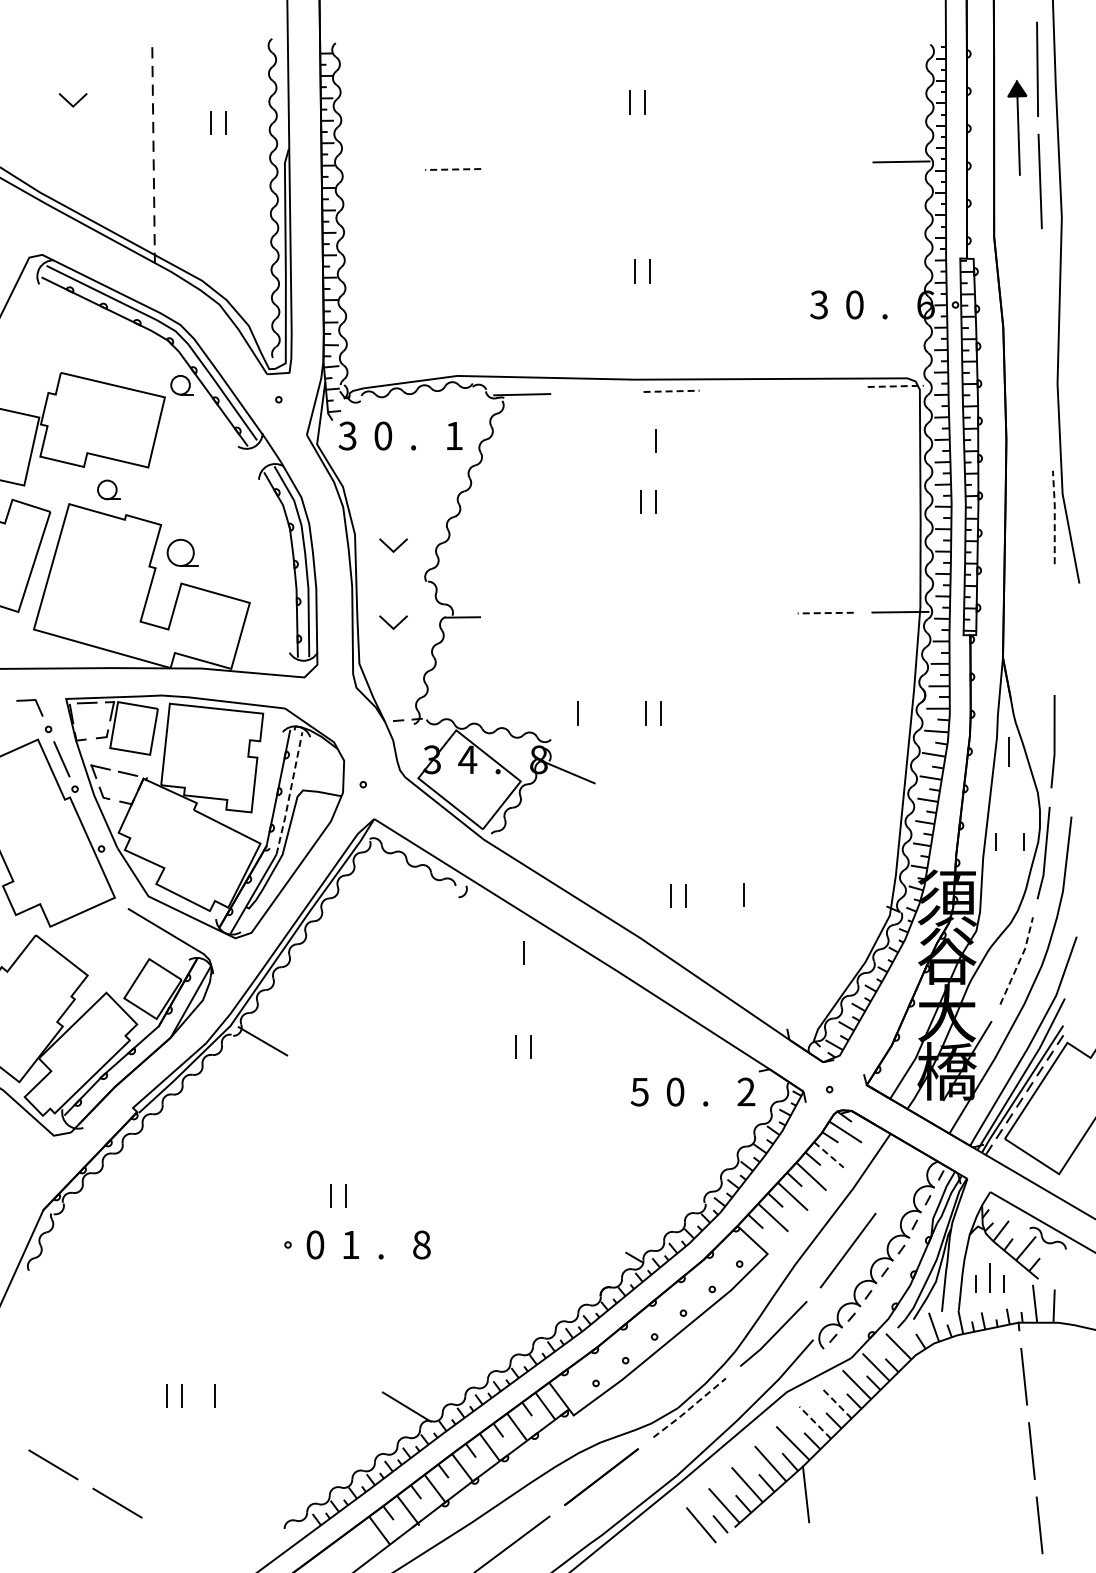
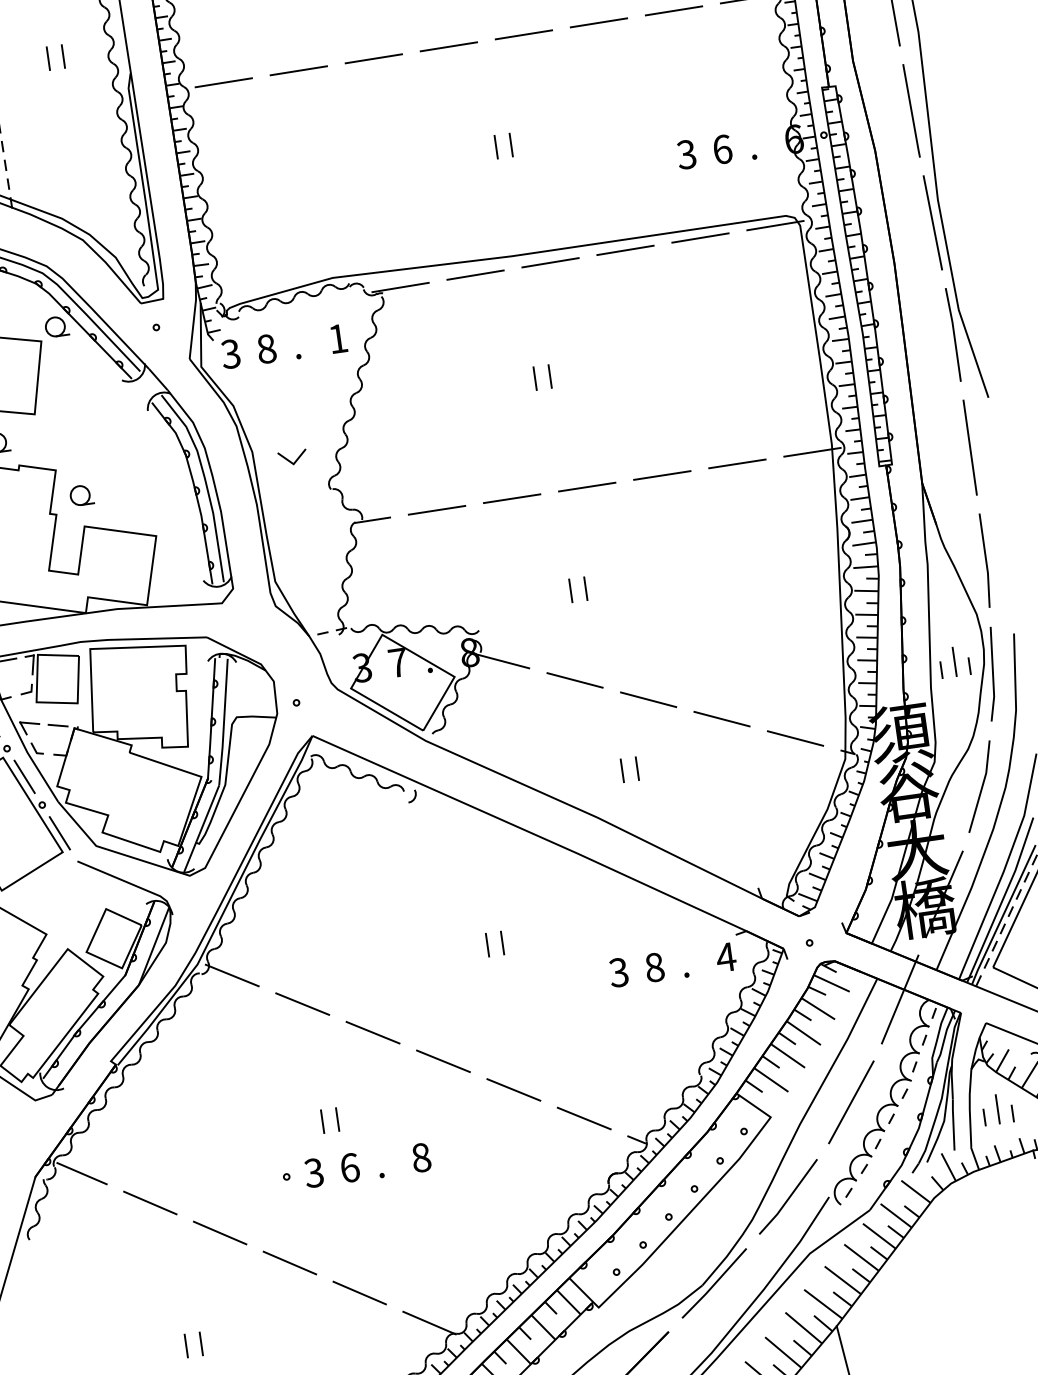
line: (826, 162) -> (673, 10), added
line: (752, 163) -> (599, 21), added
line: (677, 165) -> (524, 34), added
line: (602, 166) -> (448, 46), added
line: (527, 167) -> (373, 58), added
line: (452, 169) -> (298, 70), dashed -> solid
line: (378, 170) -> (223, 82), added
line: (1043, 293) -> (910, 110), added
text: (854, 304) -> (722, 149), 0 -> 6
line: (896, 386) -> (776, 225), dashed -> solid
line: (821, 387) -> (700, 237), added
line: (746, 389) -> (625, 250), added
line: (672, 391) -> (551, 262), dashed -> solid
line: (596, 392) -> (475, 274), added
line: (1048, 405) -> (931, 223), added
text: (383, 436) -> (266, 349), 0 -> 8
line: (655, 440) -> (541, 314), removed
line: (1054, 516) -> (953, 333), dashed -> solid
part: (182, 552) -> (81, 495), size x0.71
line: (750, 613) -> (661, 475), added
line: (825, 613) -> (737, 464), dashed -> solid
line: (676, 614) -> (587, 486), added
line: (601, 615) -> (512, 498), added
line: (526, 616) -> (436, 510), added
line: (390, 624) -> (300, 537), removed
line: (1054, 629) -> (970, 447), added
line: (577, 713) -> (501, 600), removed
line: (1008, 751) -> (954, 661), moved
text: (467, 759) -> (397, 662), 4 -> 7
line: (290, 793) -> (224, 722), dashed -> solid
line: (637, 801) -> (574, 680), added
line: (87, 819) -> (23, 777), added
line: (706, 830) -> (648, 699), added
line: (775, 859) -> (722, 719), added
line: (114, 878) -> (59, 832), added
line: (844, 888) -> (795, 738), added
line: (743, 894) -> (694, 758), removed
line: (523, 952) -> (481, 848), removed
line: (1019, 961) -> (982, 786), dashed -> solid
line: (327, 1078) -> (302, 1003), added
text: (639, 1091) -> (618, 972), 5 -> 3
text: (745, 1091) -> (725, 956), 2 -> 4
text: (675, 1092) -> (654, 967), 0 -> 8
line: (391, 1116) -> (372, 1032), added
line: (456, 1154) -> (443, 1061), added
line: (828, 1154) -> (817, 1008), dashed -> solid
line: (909, 1157) -> (899, 999), added
line: (521, 1191) -> (514, 1089), added
line: (88, 1213) -> (81, 1173), added
line: (585, 1229) -> (583, 1118), added
text: (315, 1244) -> (314, 1172), 0 -> 3
text: (350, 1244) -> (349, 1167), 1 -> 6
line: (151, 1251) -> (150, 1203), added
line: (215, 1289) -> (220, 1232), added
line: (279, 1328) -> (290, 1262), added
line: (342, 1367) -> (359, 1292), added
line: (214, 1395) -> (234, 1338), removed
line: (836, 1402) -> (861, 1256), dashed -> solid
line: (689, 1408) -> (714, 1284), dashed -> solid
line: (815, 1422) -> (843, 1280), dashed -> solid

